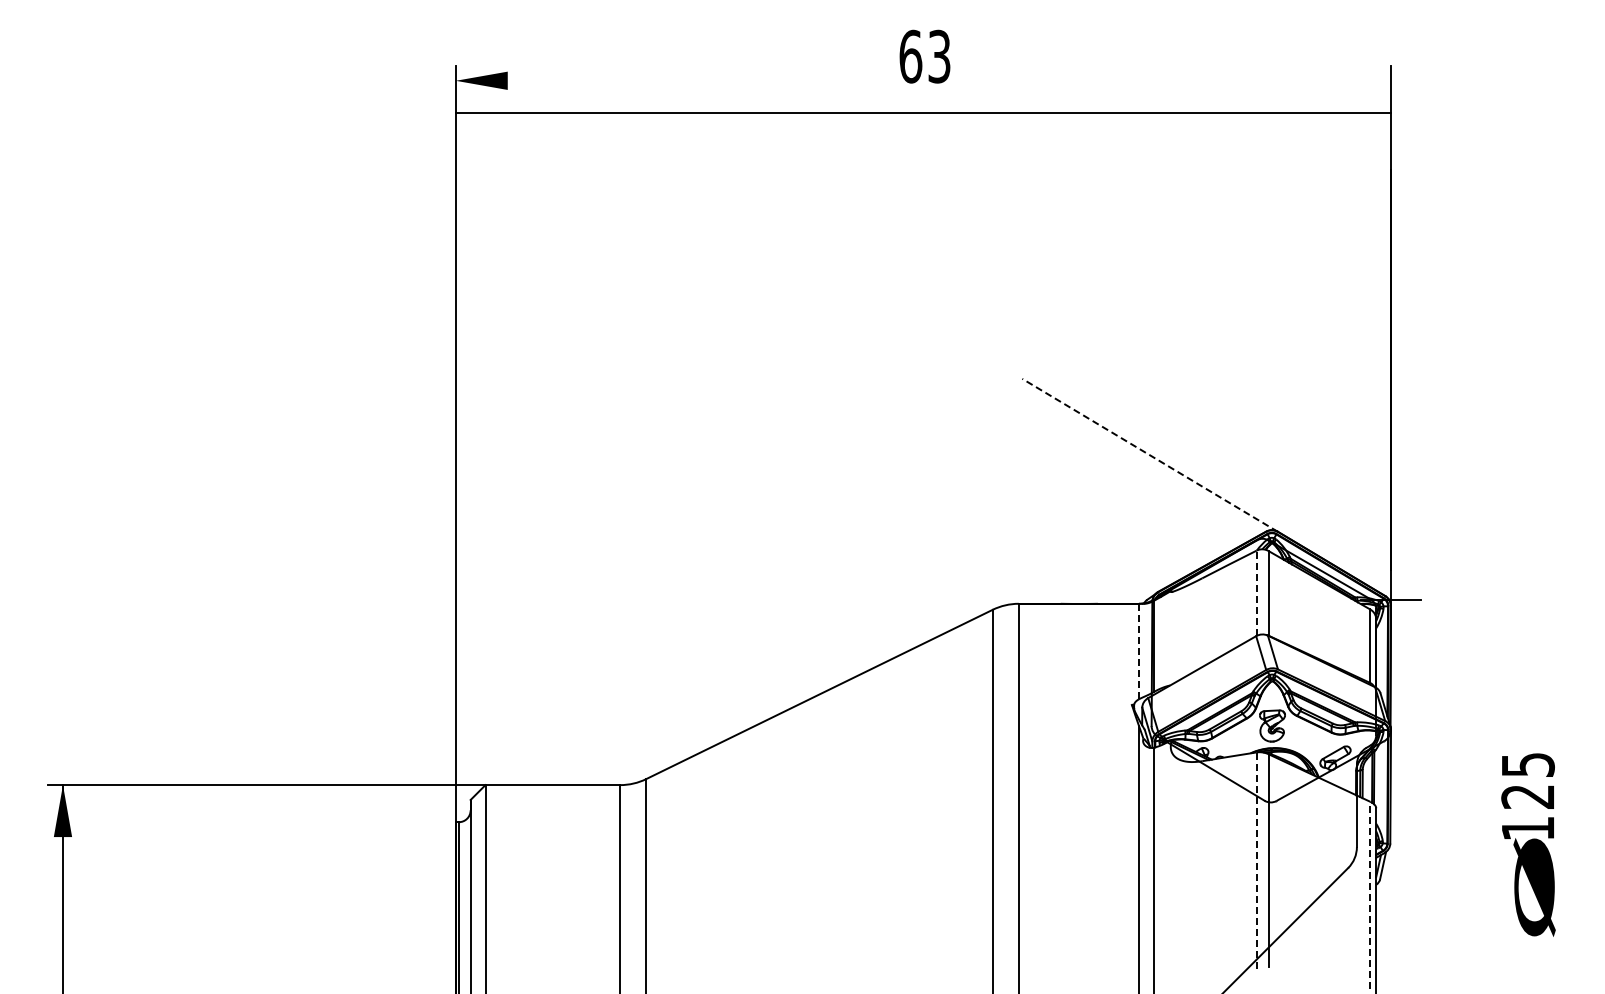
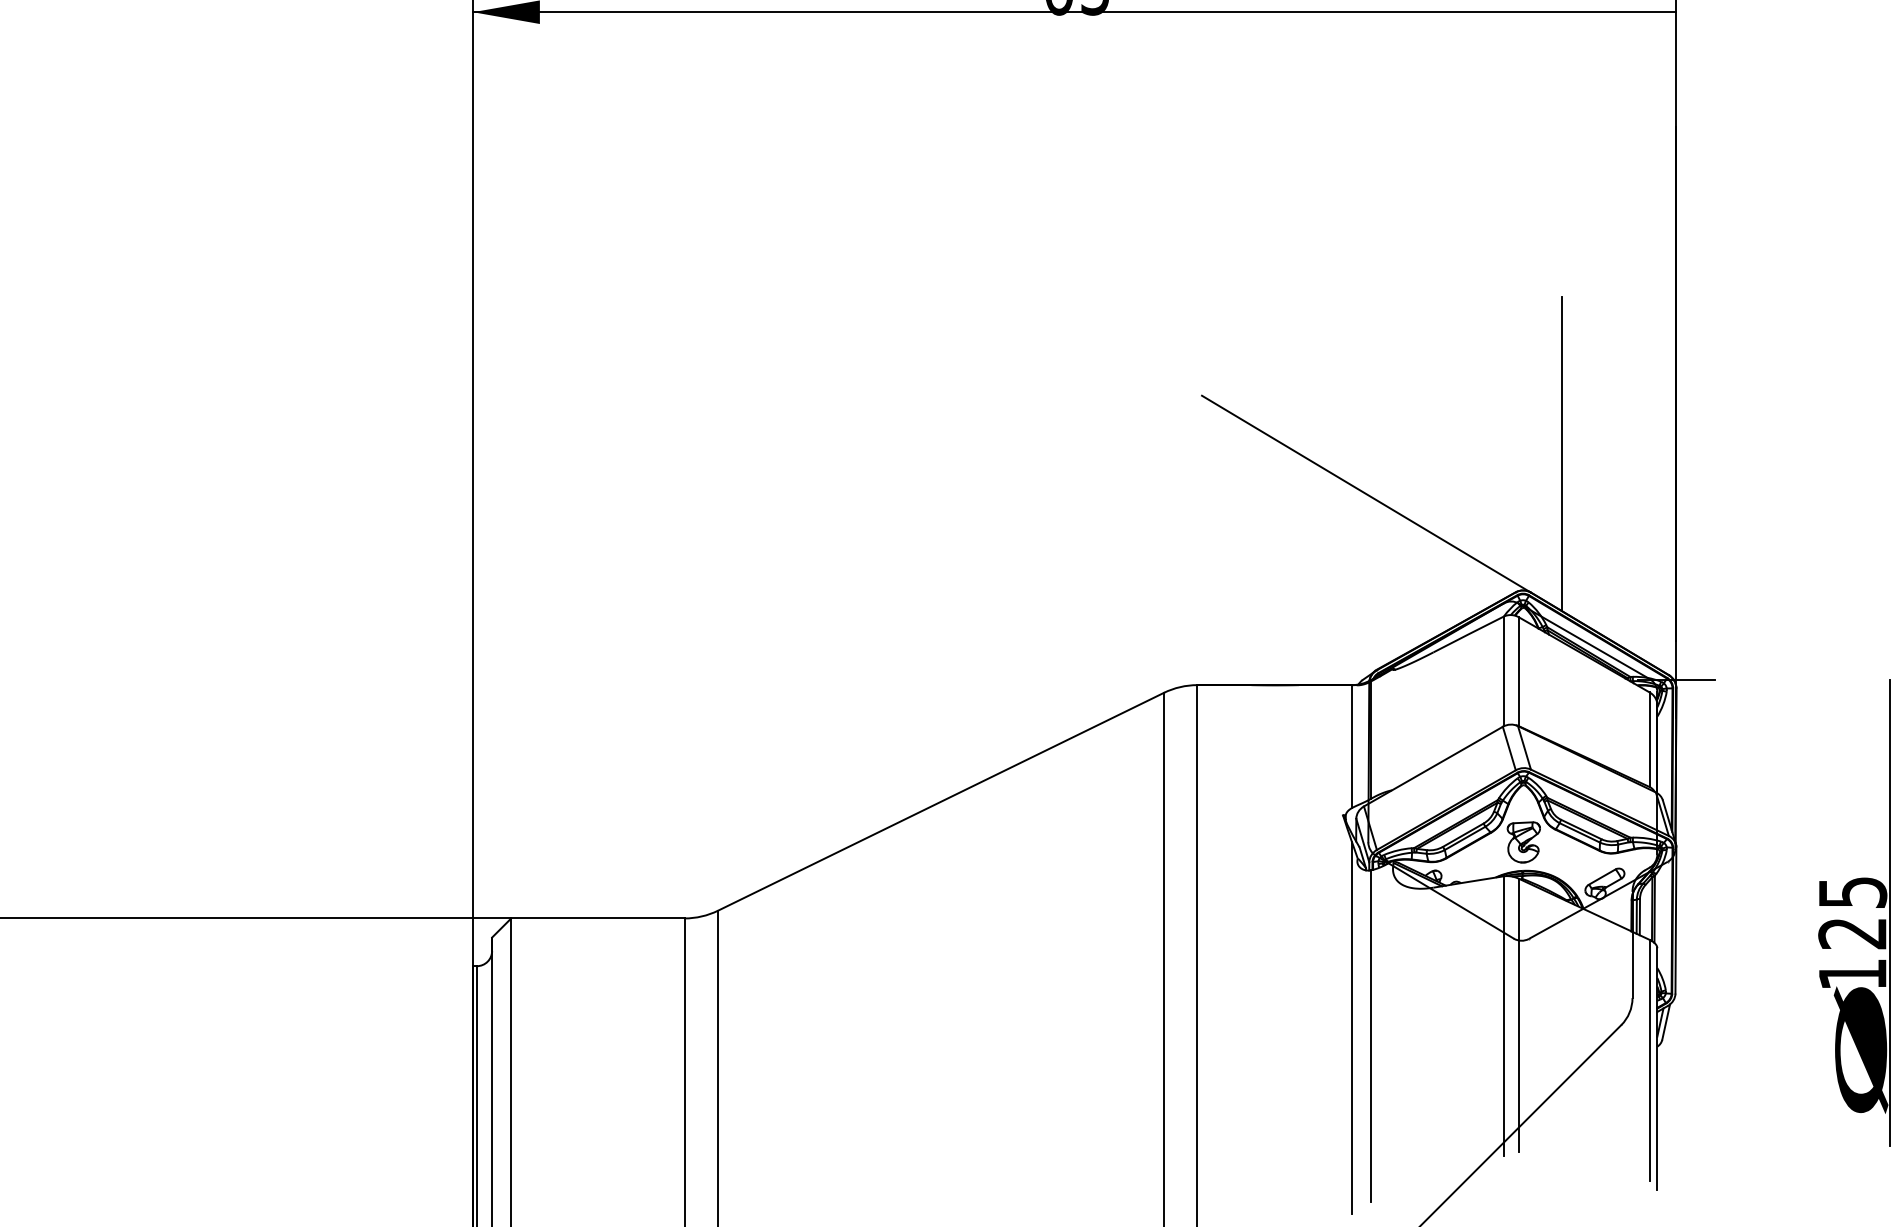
line: (923, 112) -> (1074, 11), moved
line: (1302, 424) -> (1562, 454), added
line: (1150, 455) -> (1366, 494), dashed -> solid
line: (1256, 593) -> (1503, 671), dashed -> solid
line: (1138, 651) -> (1351, 746), dashed -> solid
line: (1556, 780) -> (1889, 912), added
line: (1256, 860) -> (1503, 1015), dashed -> solid
line: (1370, 895) -> (1649, 1060), dashed -> solid

